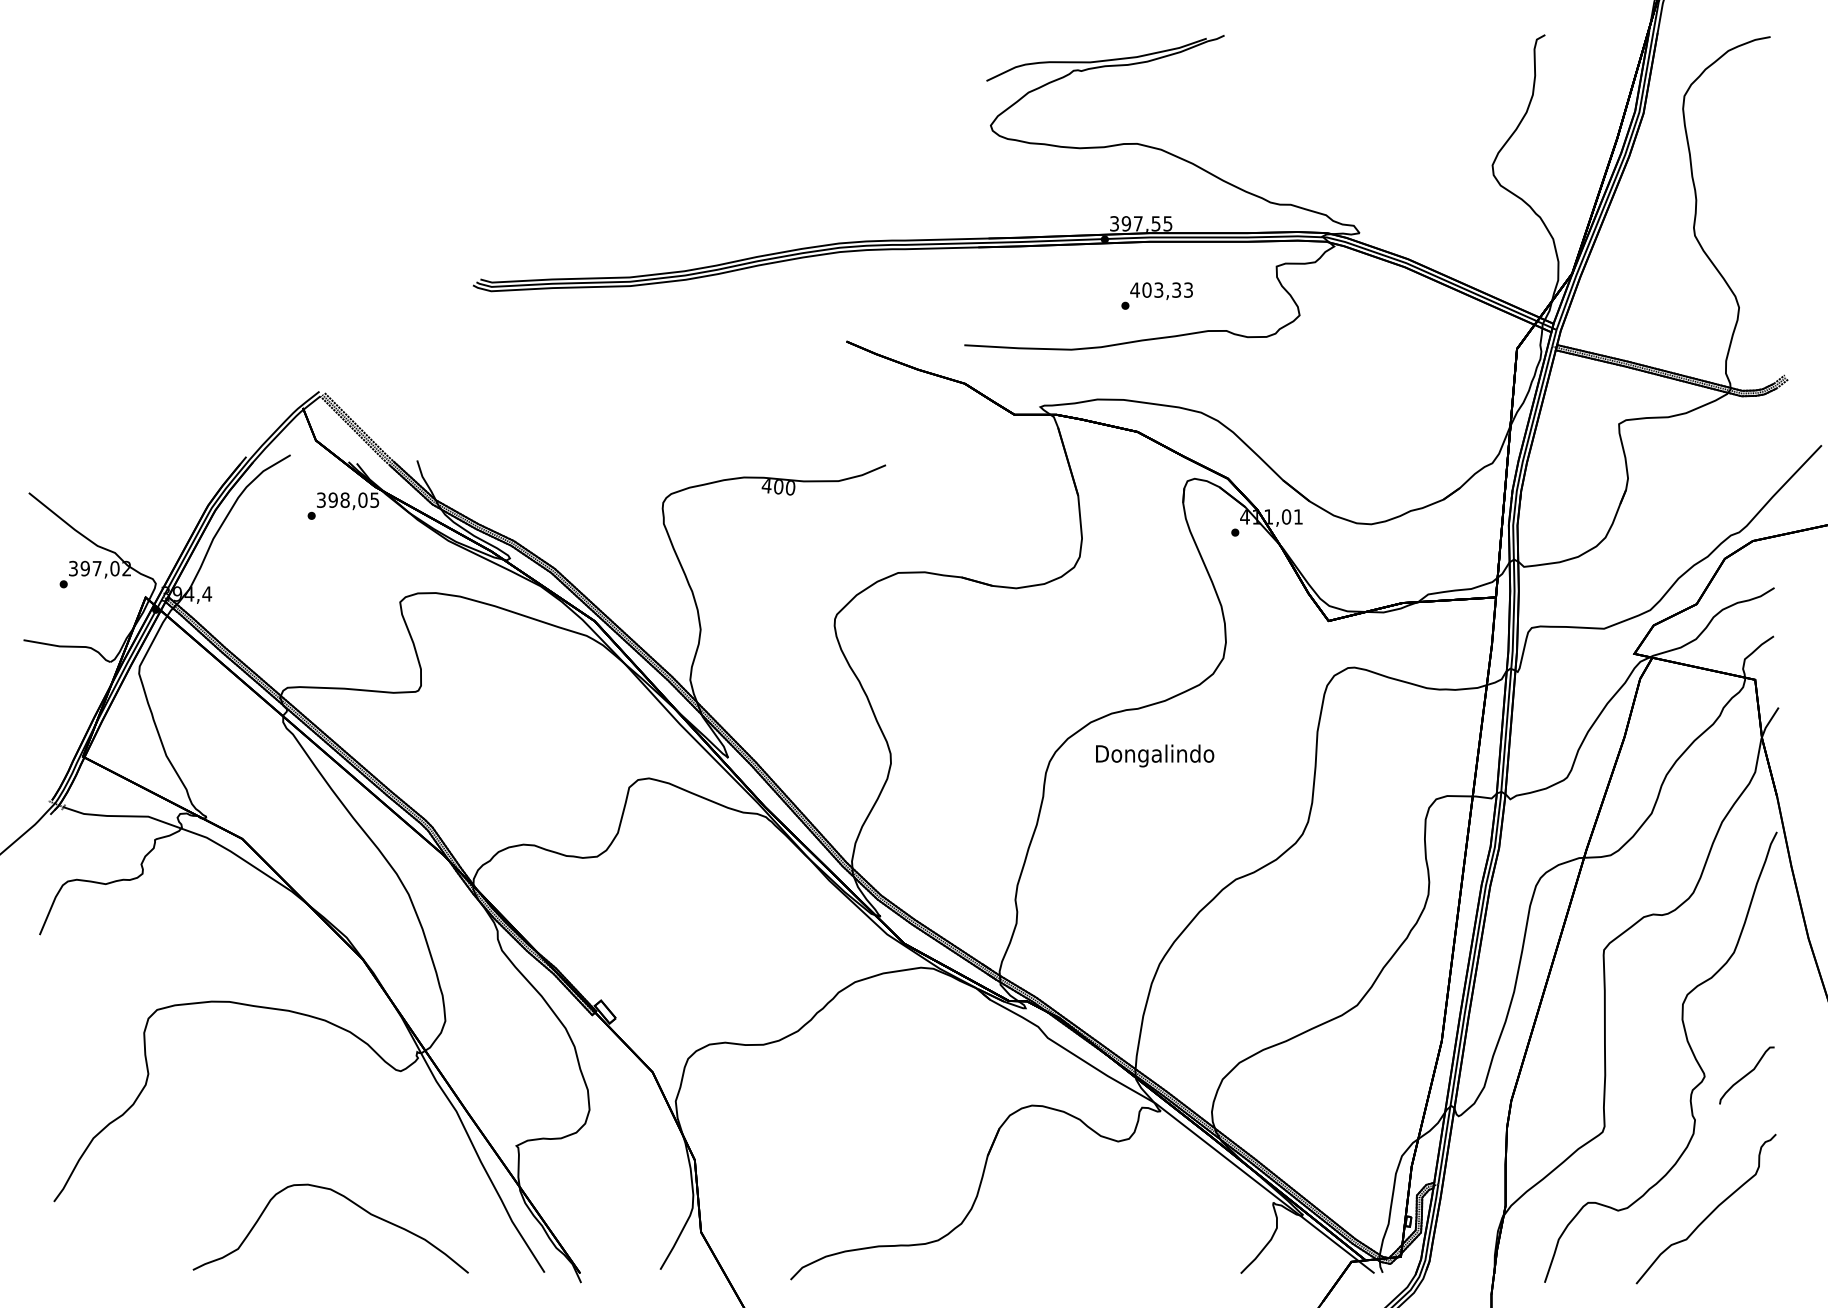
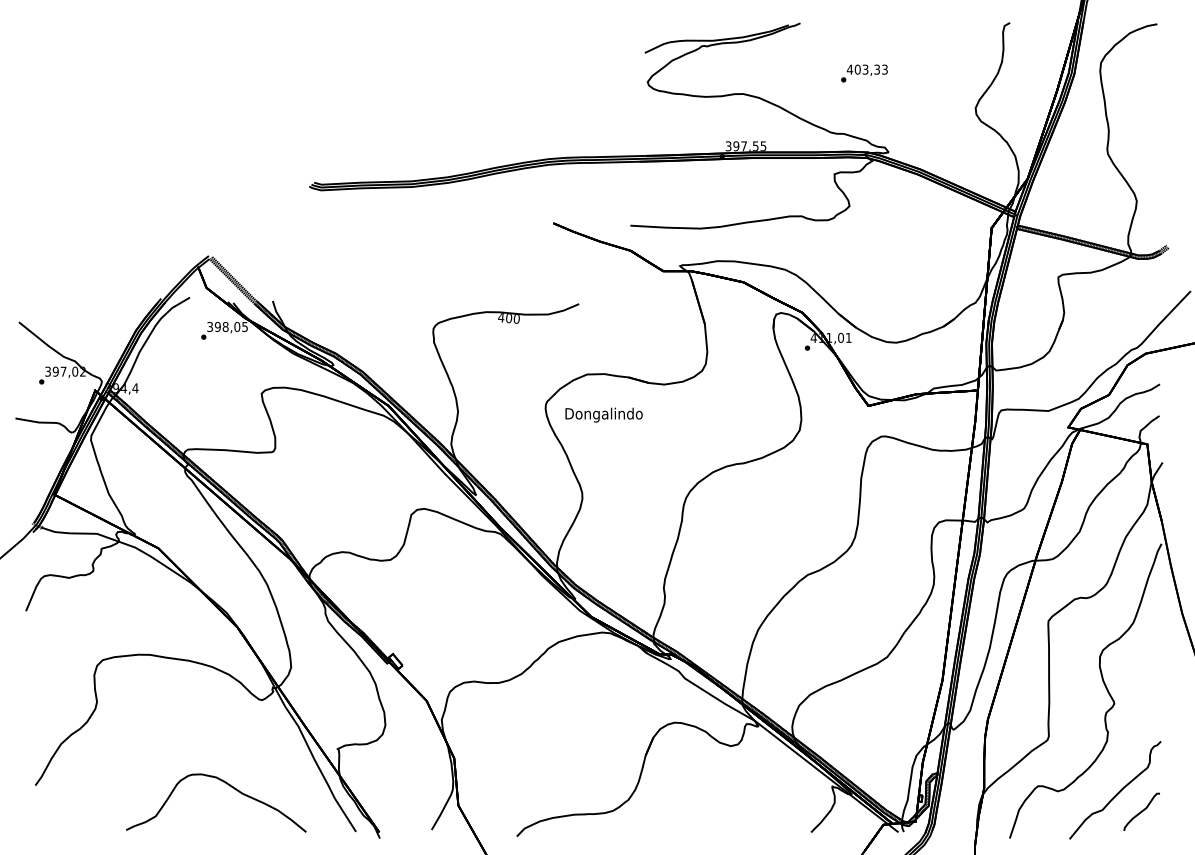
text: (1157, 296) -> (864, 73), moved
text: (1154, 754) -> (603, 414), moved
curve: (1746, 1074) -> (1141, 811), moved

